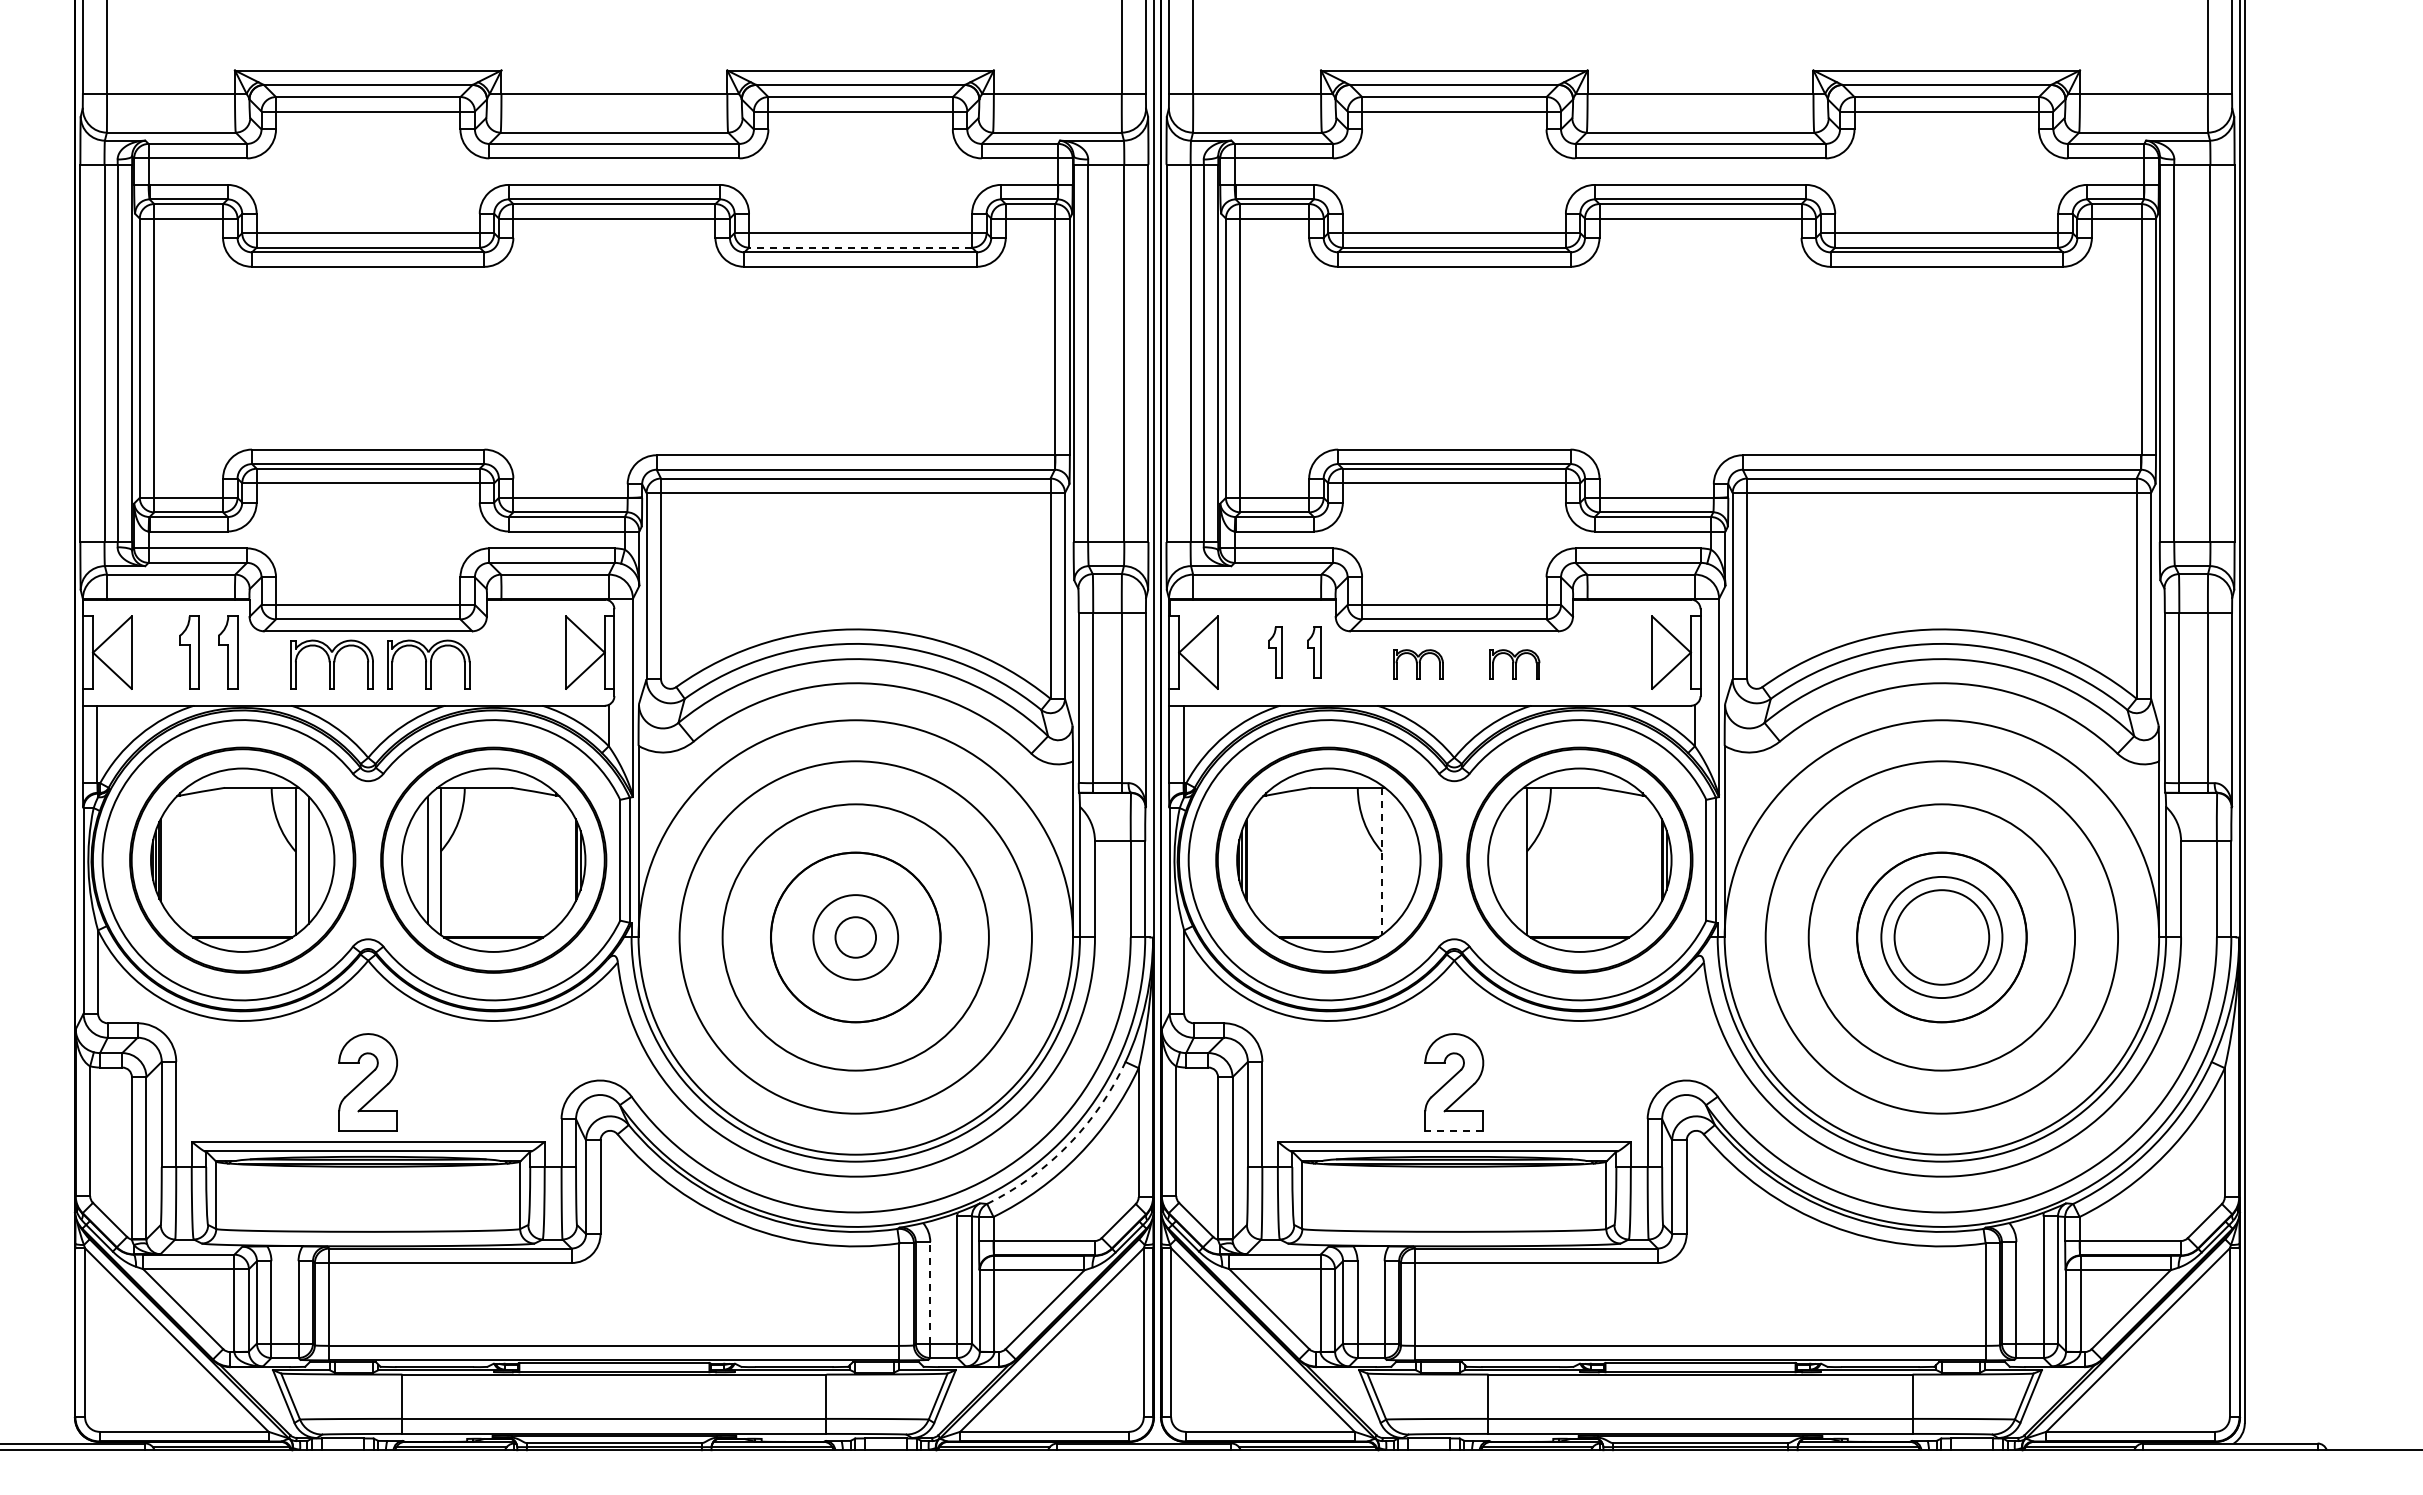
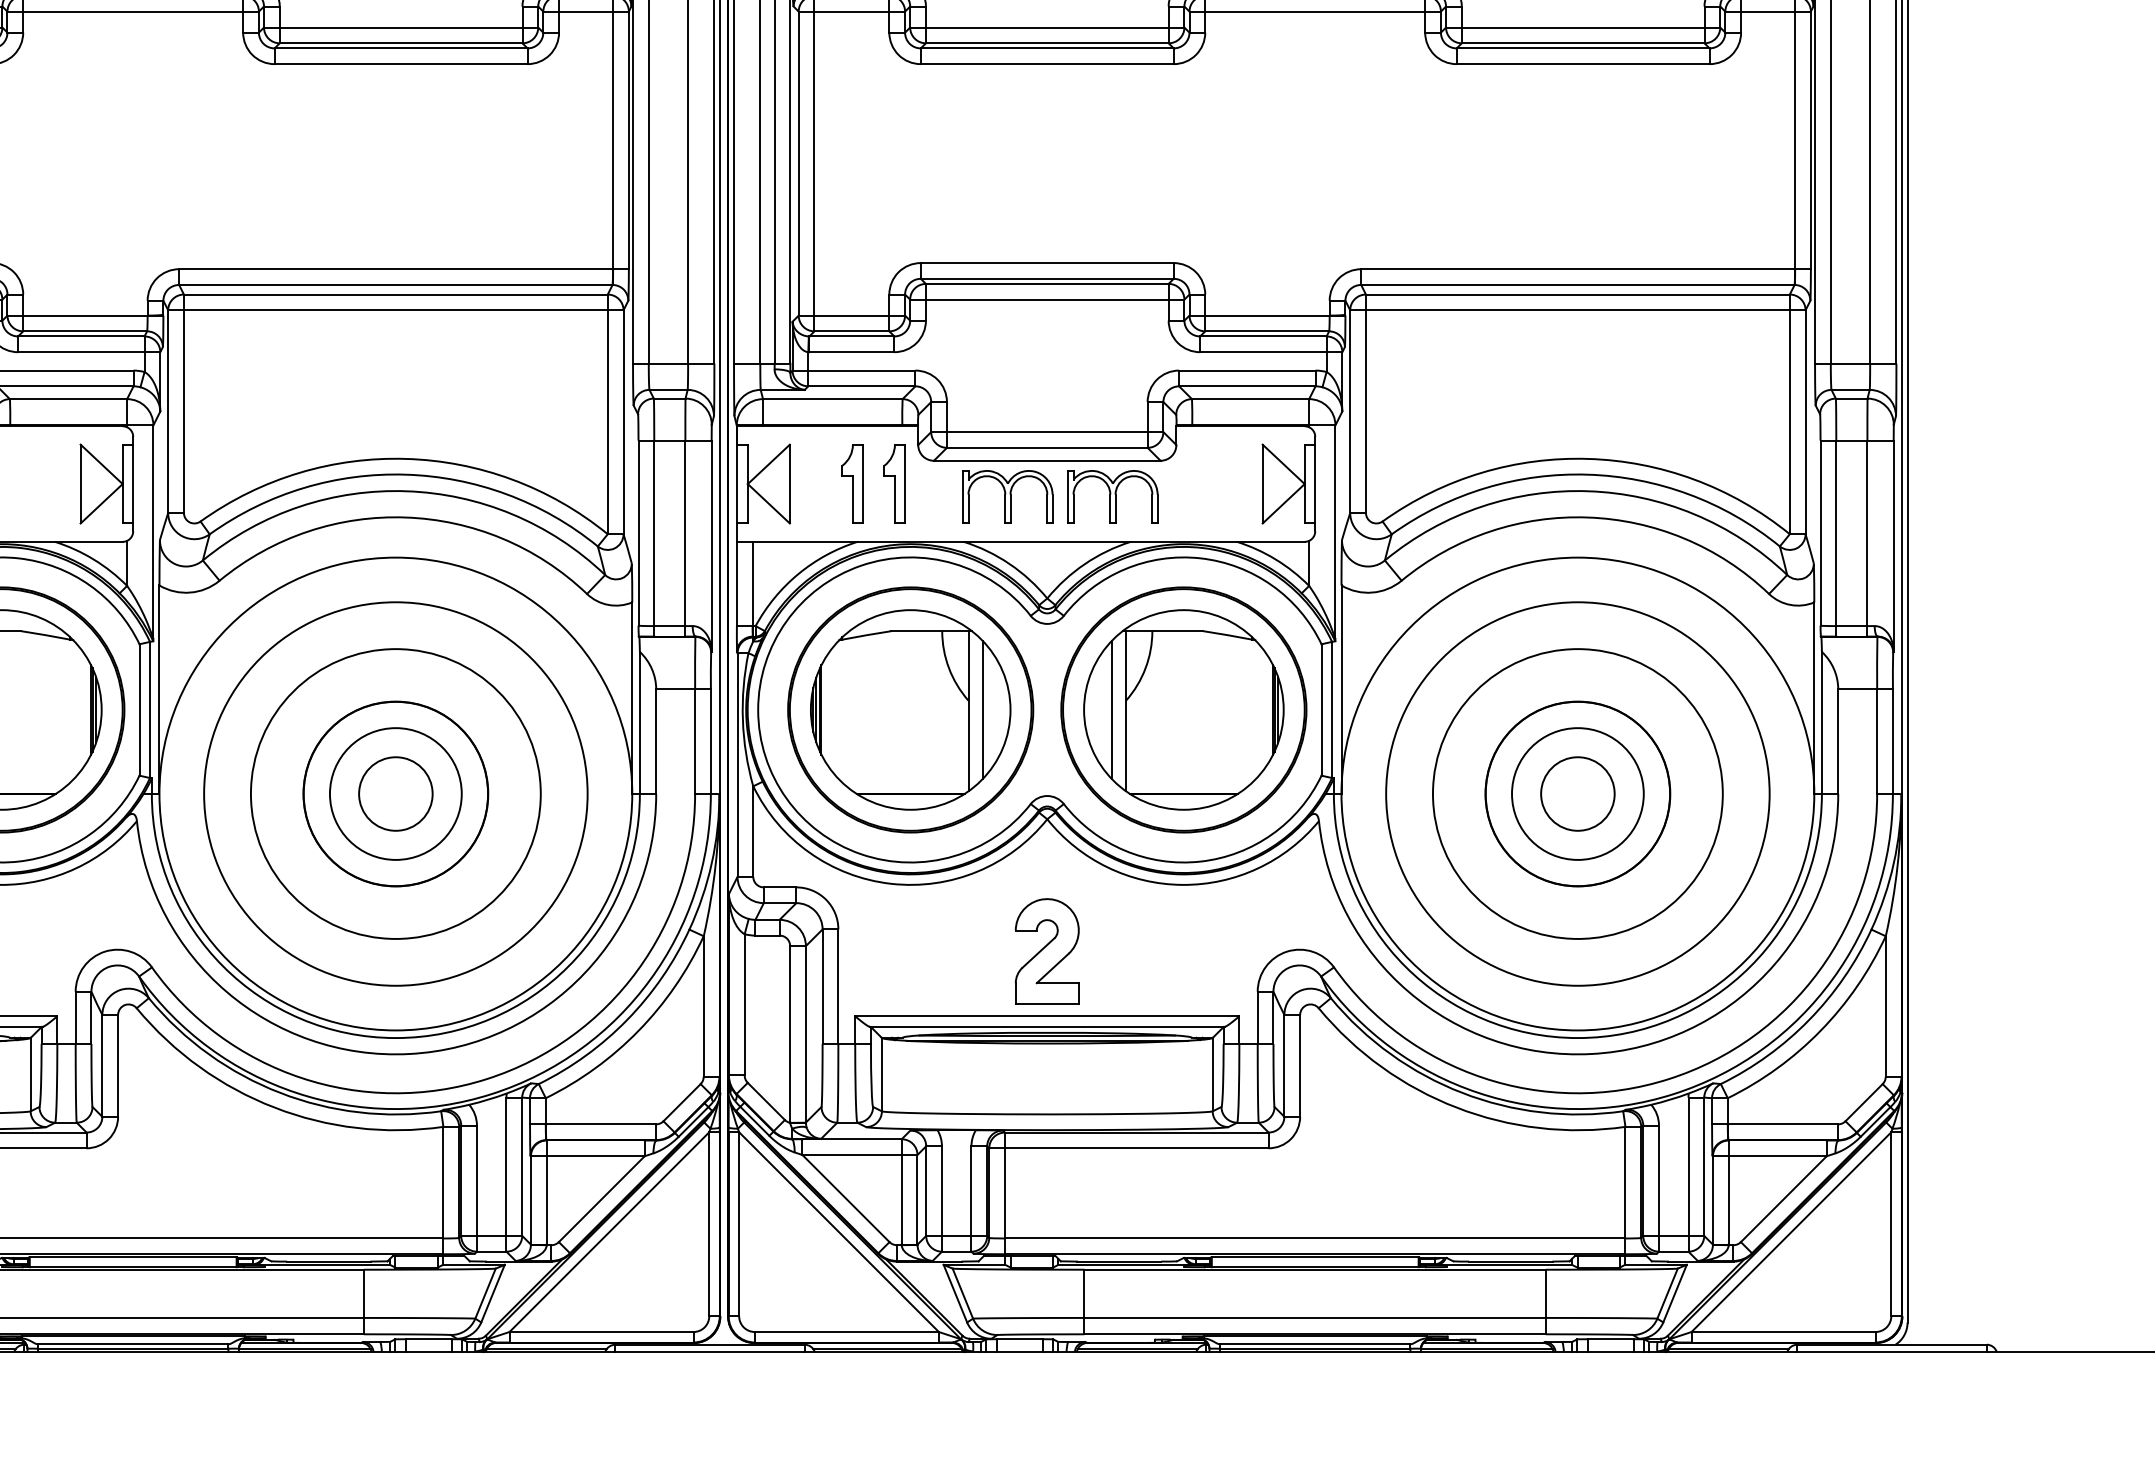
line: (860, 247) -> (401, 43), dashed -> solid
part: (1275, 652) -> (852, 483), size x1.43
part: (1314, 652) -> (895, 483), size x1.43
part: (1418, 664) -> (1008, 496), size x1.67
part: (1514, 664) -> (1112, 496), size x1.67
line: (1395, 859) -> (983, 709), added
line: (1513, 859) -> (1111, 709), added
line: (1381, 861) -> (968, 711), dashed -> solid
circle: (855, 937) -> (395, 794), size x1.43
circle: (855, 937) -> (395, 794), size x1.67
circle: (1941, 937) -> (1577, 794), size x0.71
line: (1454, 1130) -> (1047, 1004), dashed -> solid
arc: (1068, 1144) -> (627, 1019), dashed -> solid
line: (930, 1292) -> (477, 1180), dashed -> solid

